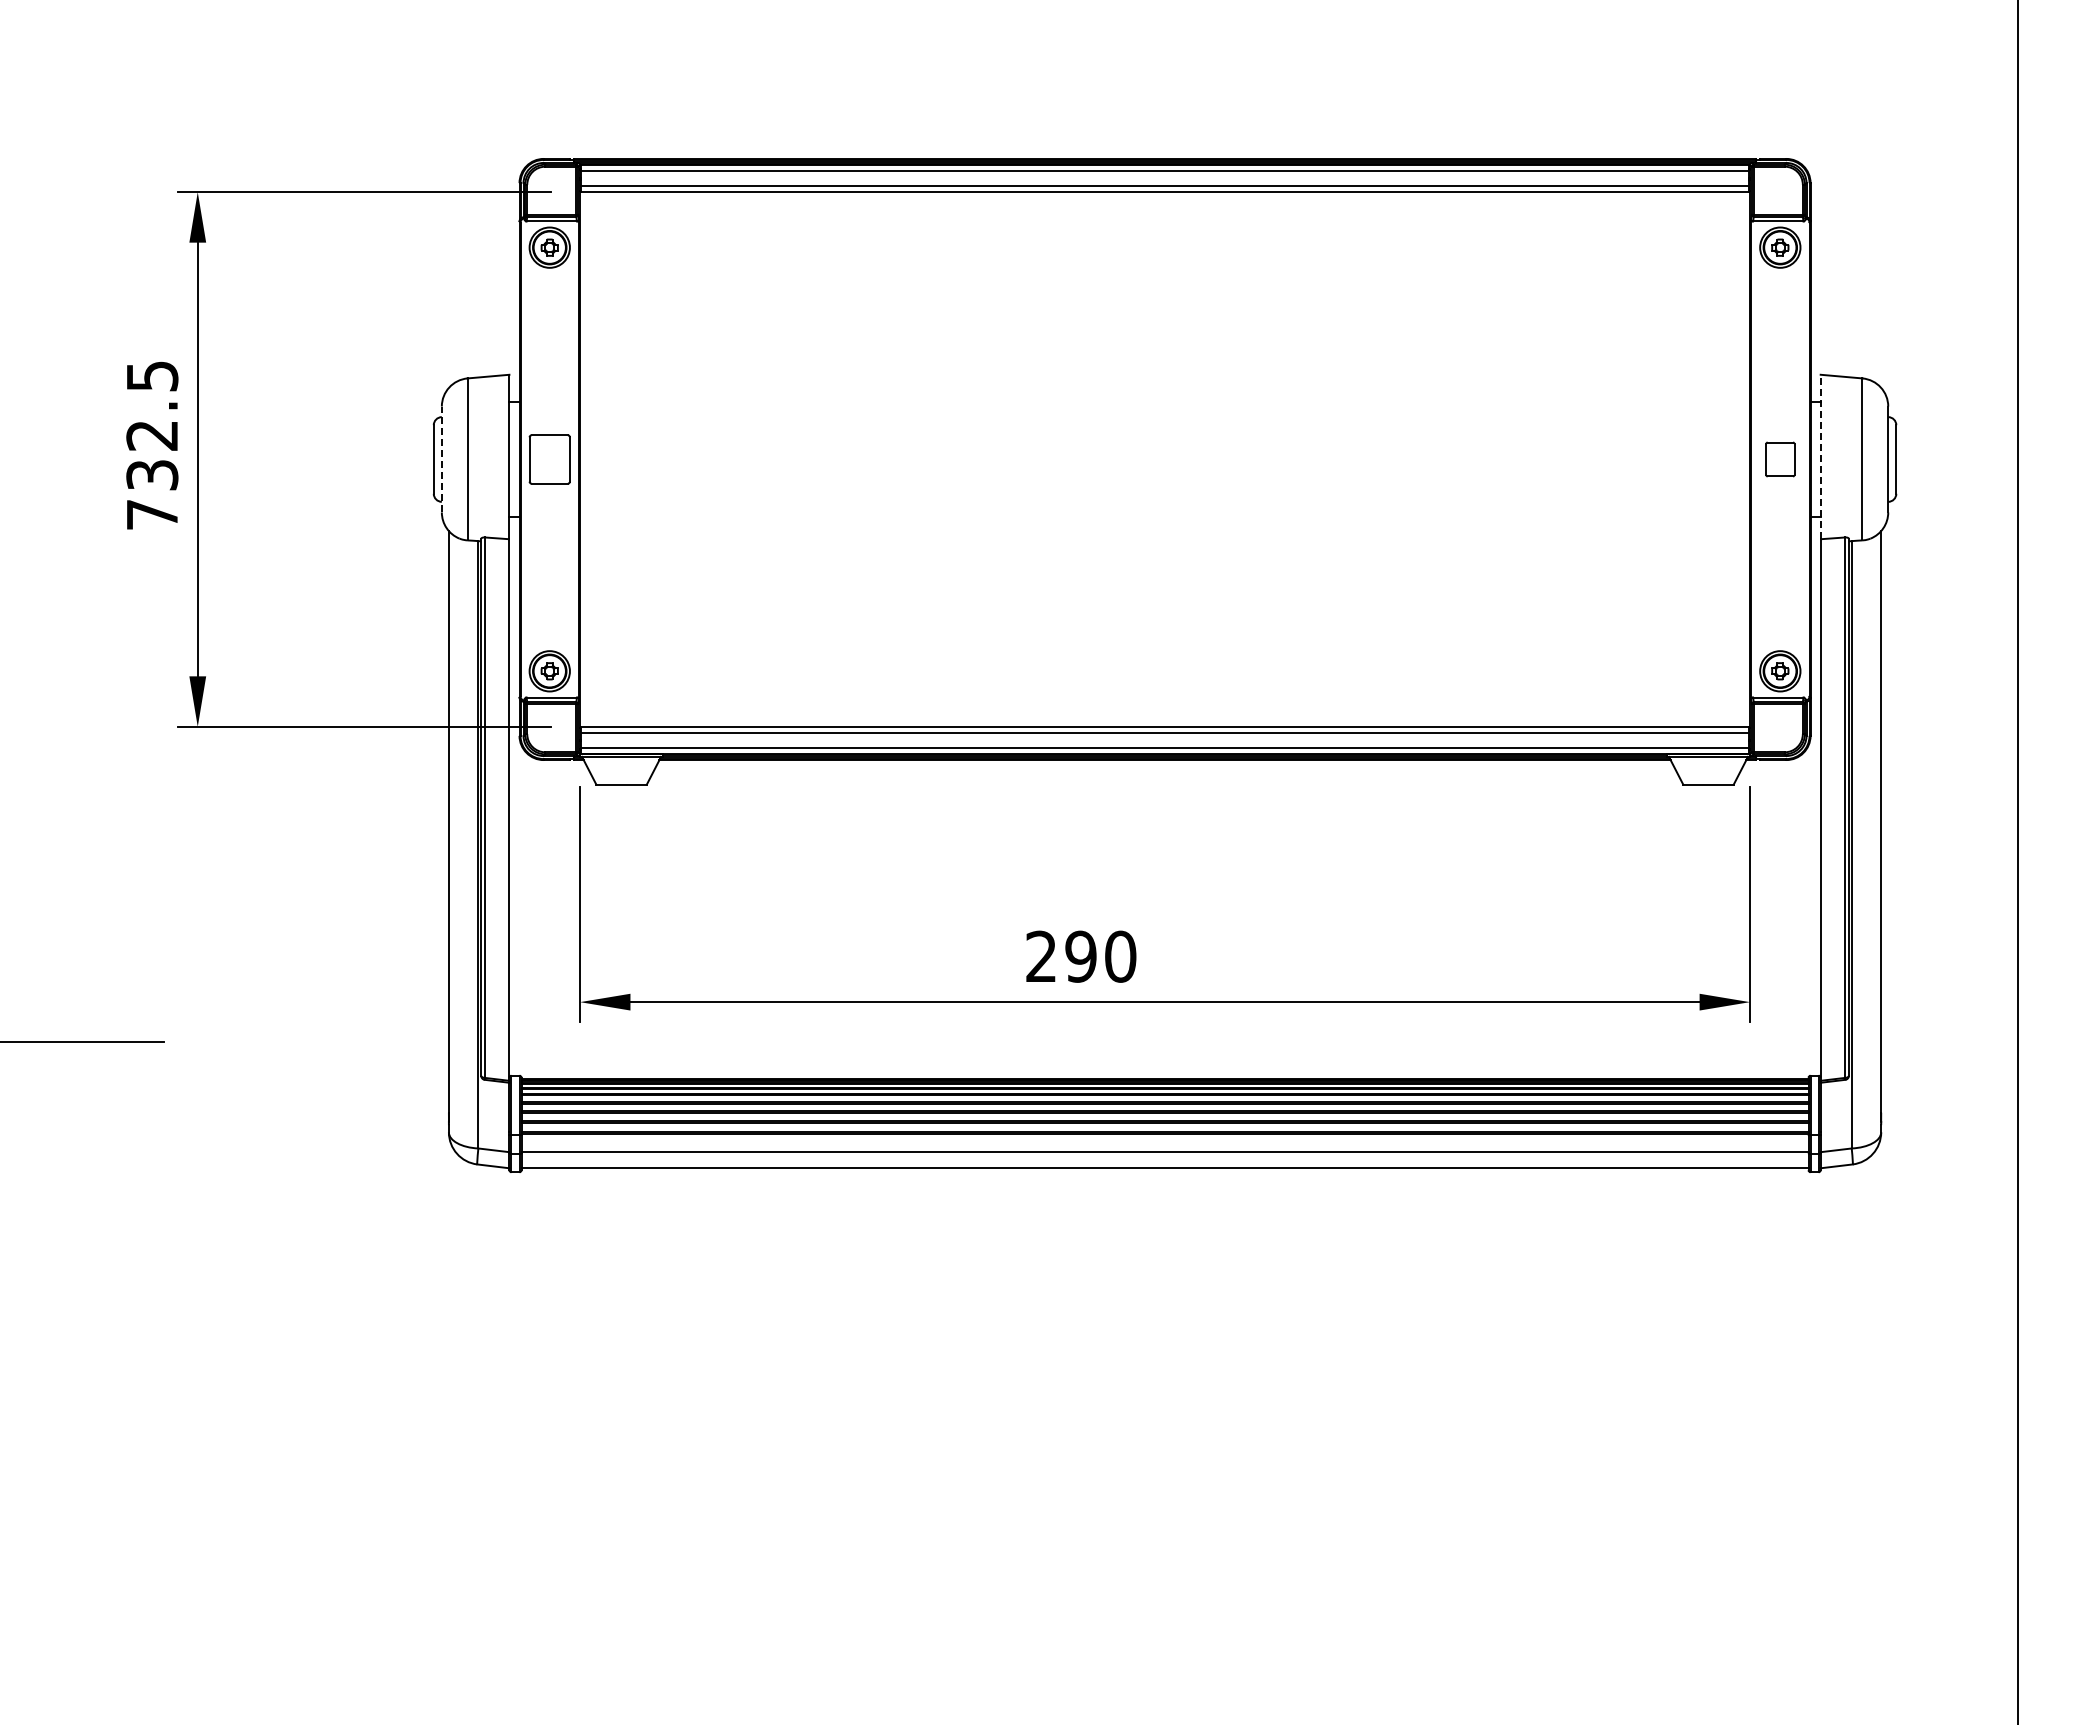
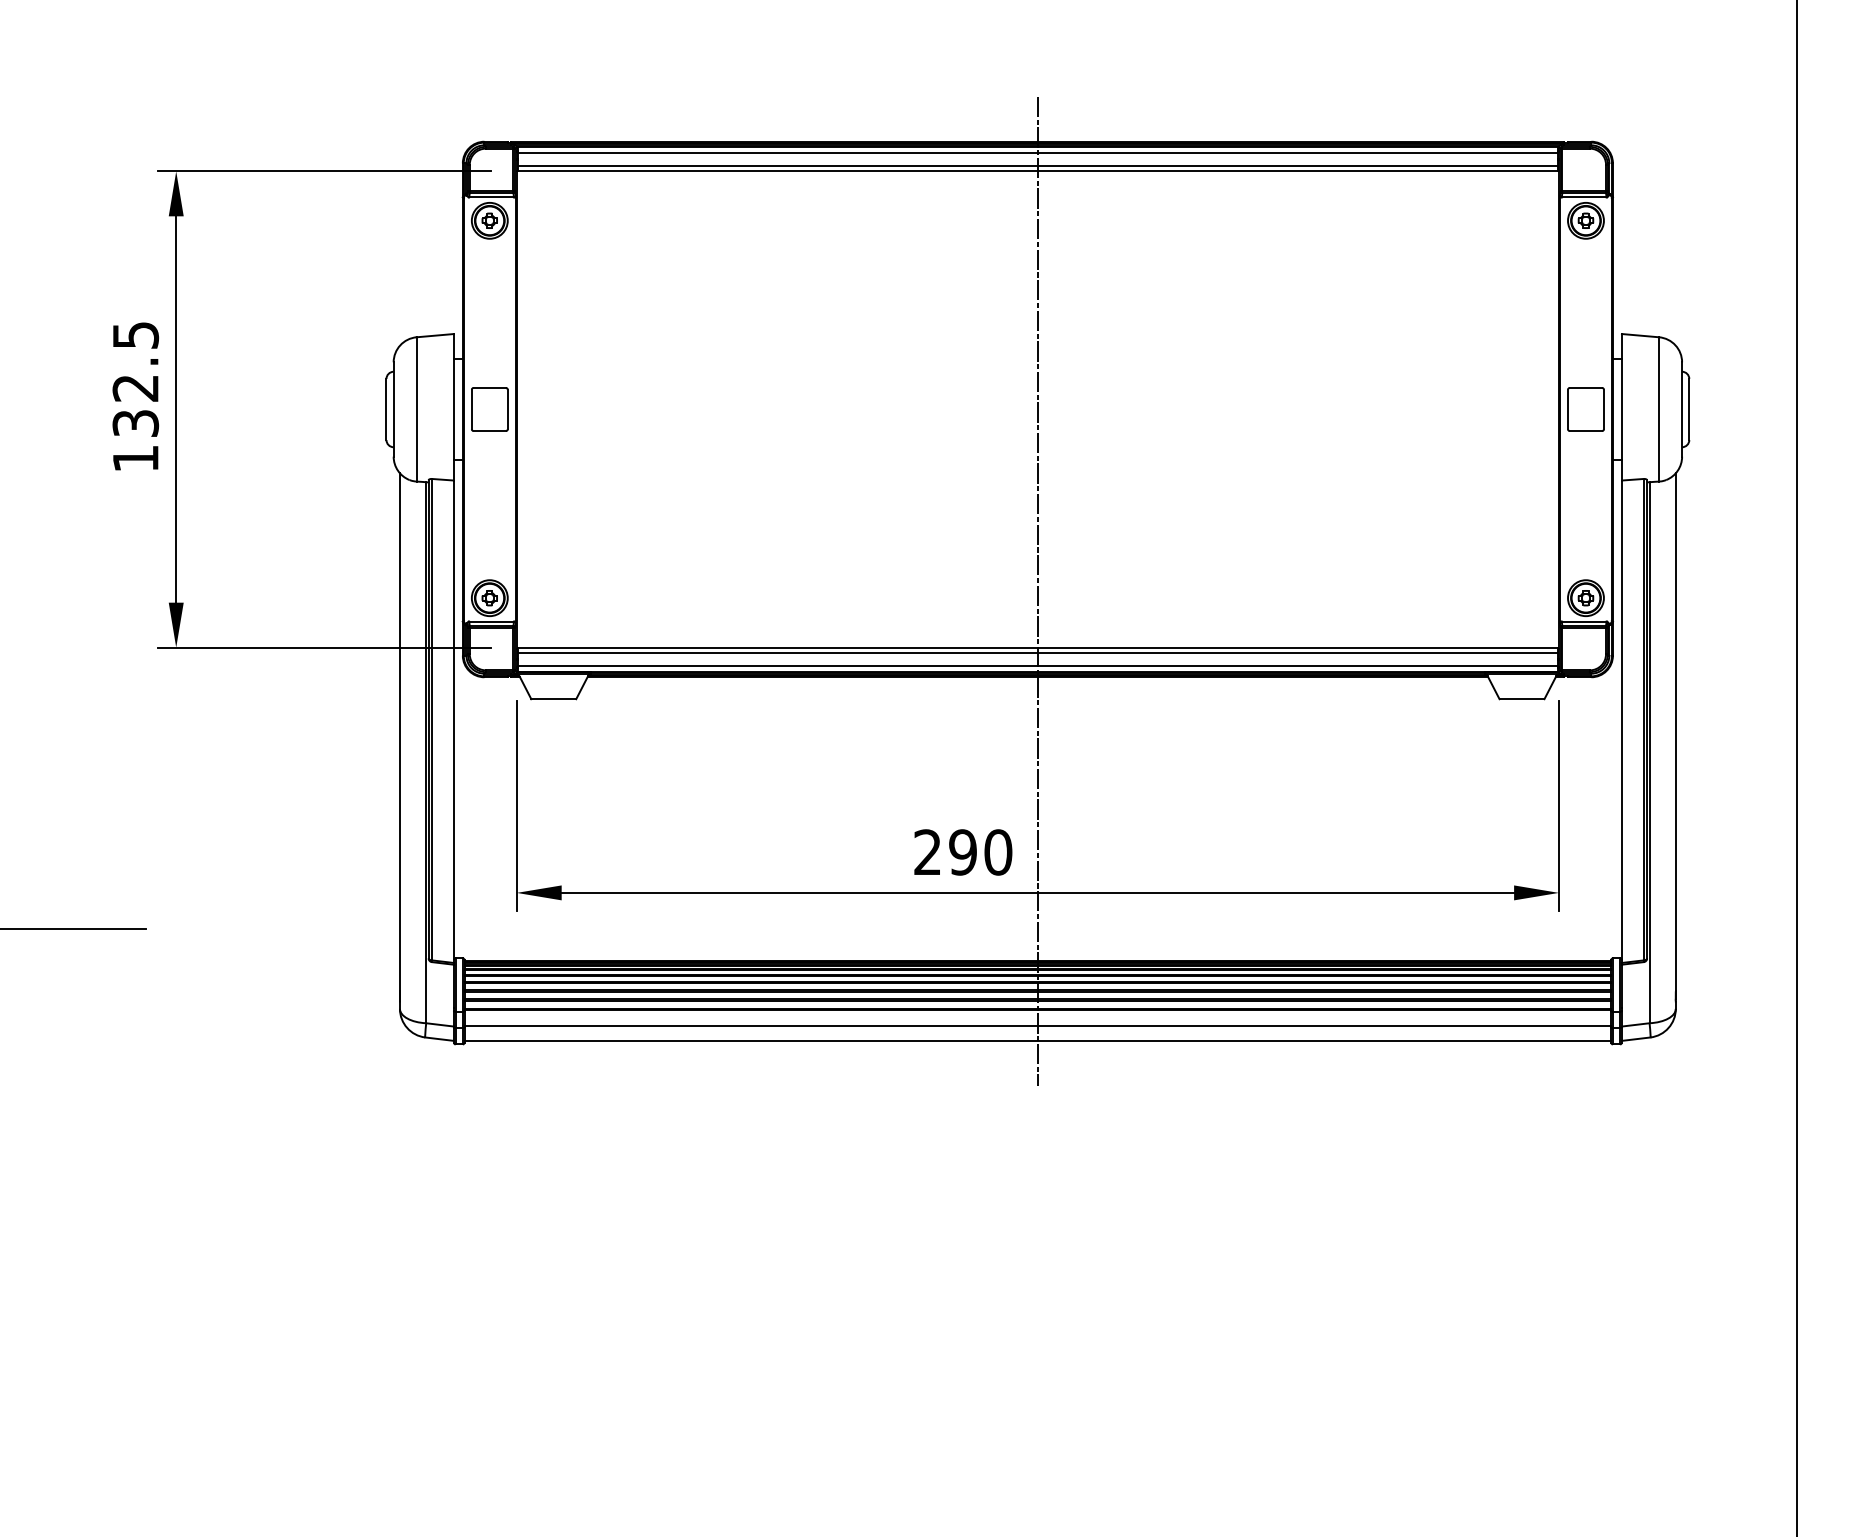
line: (1820, 456) -> (1621, 406), dashed -> solid
line: (441, 459) -> (393, 409), dashed -> solid
part: (1780, 459) -> (1586, 409), size x1.43
text: (152, 514) -> (135, 458), 732.5 -> 132.5
line: (1165, 663) -> (1038, 591), added

